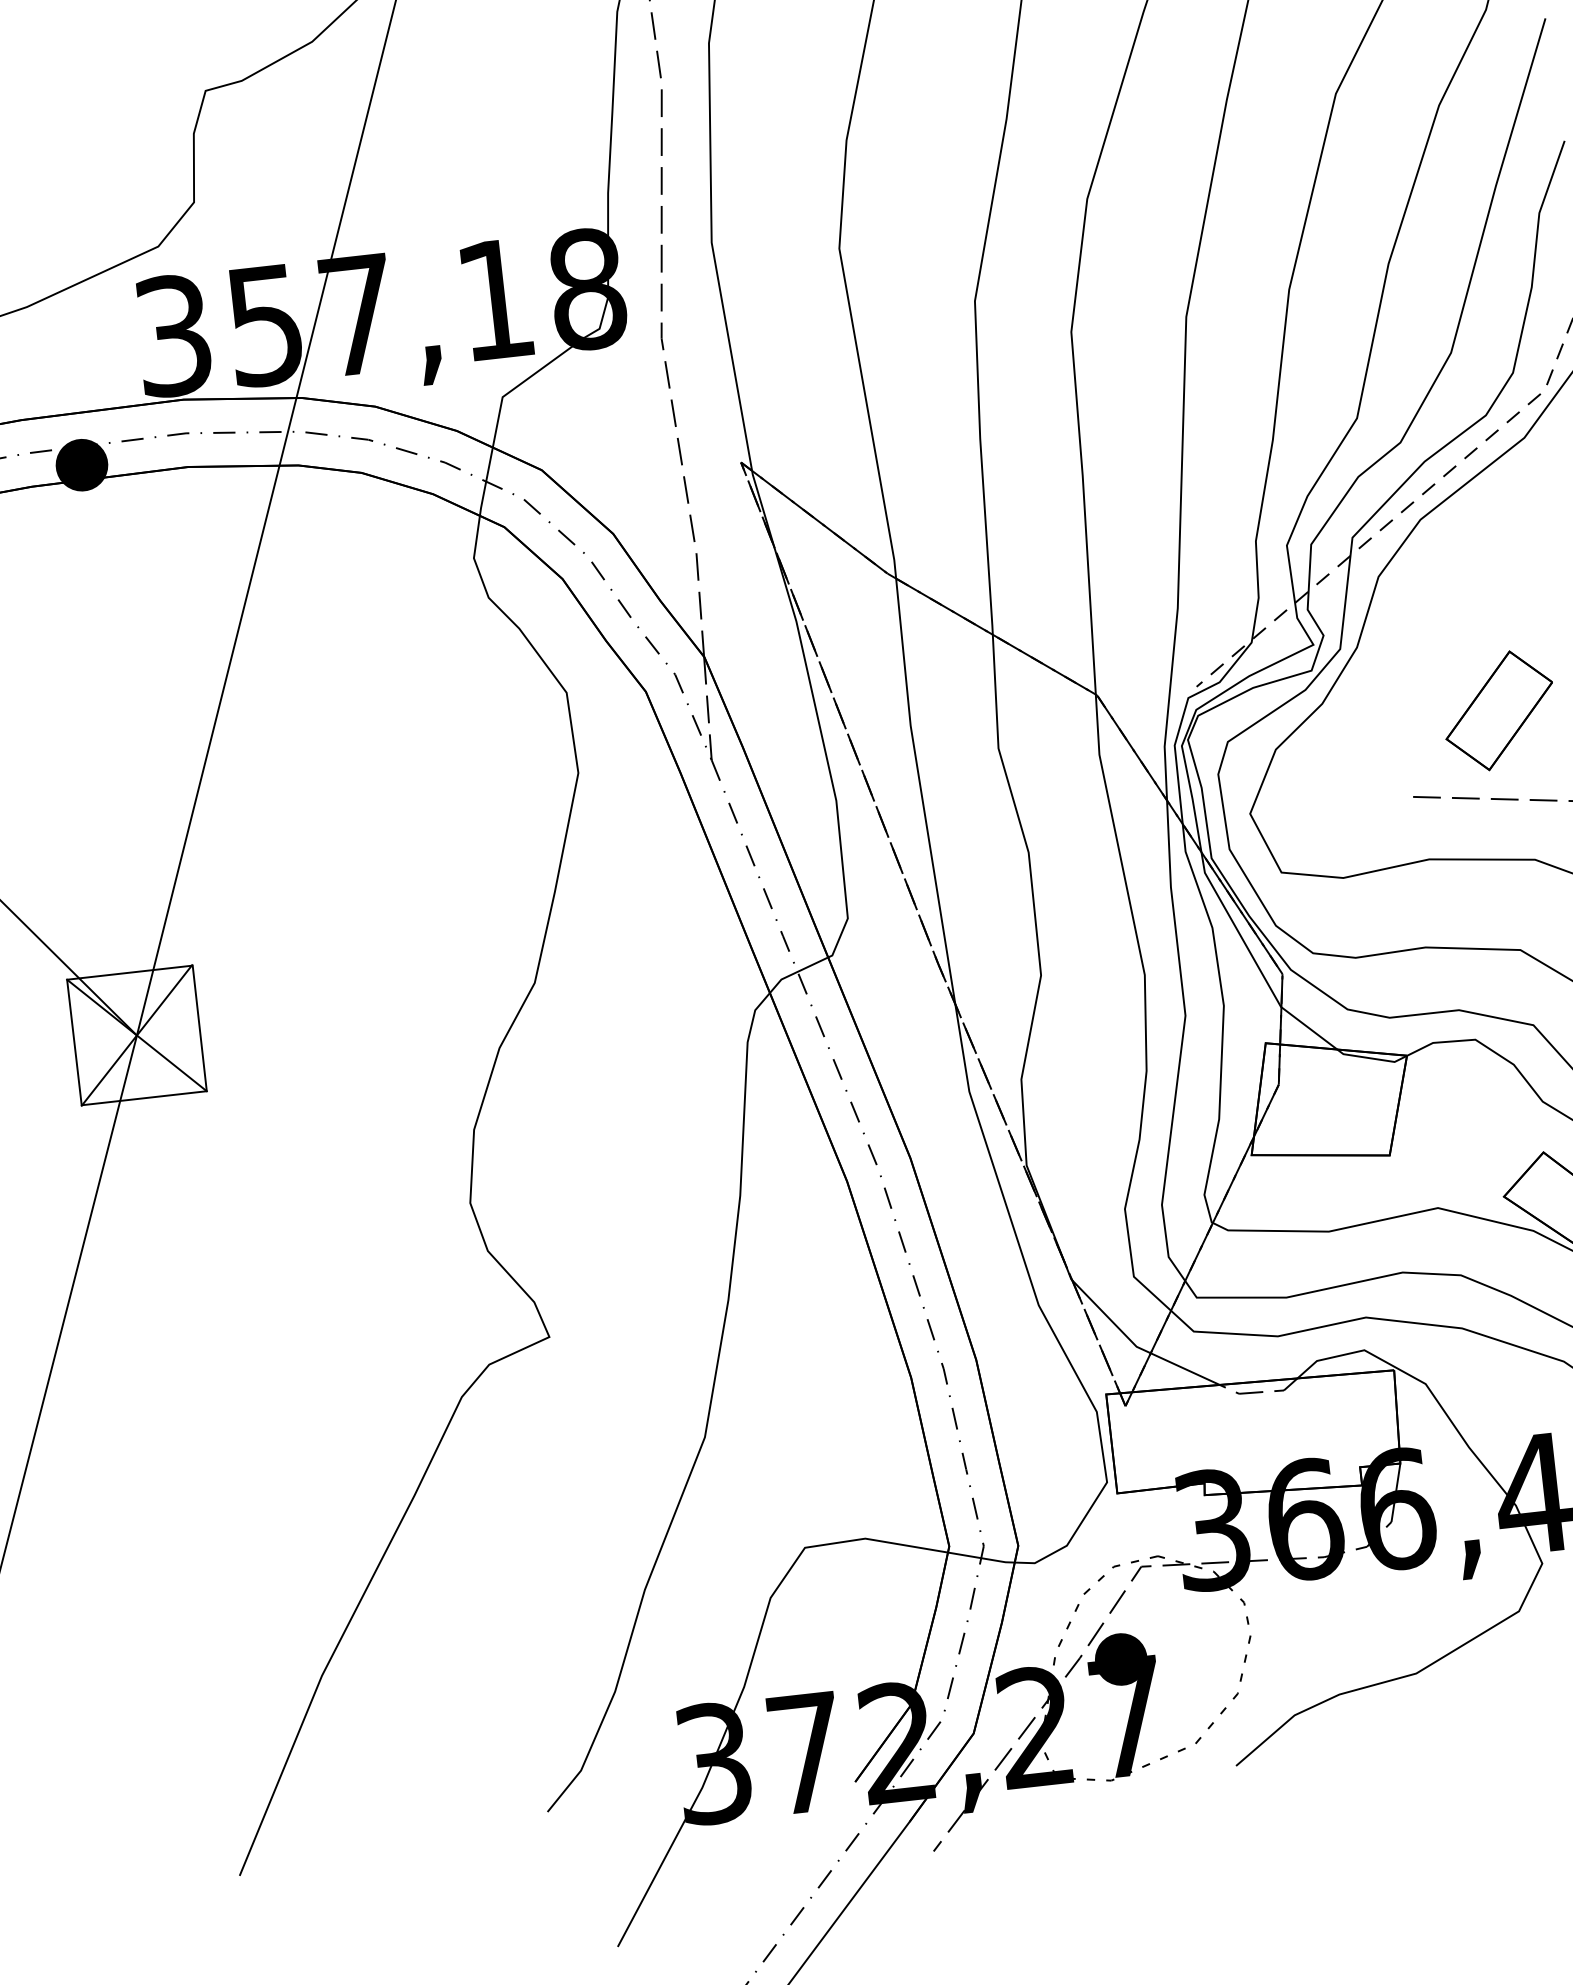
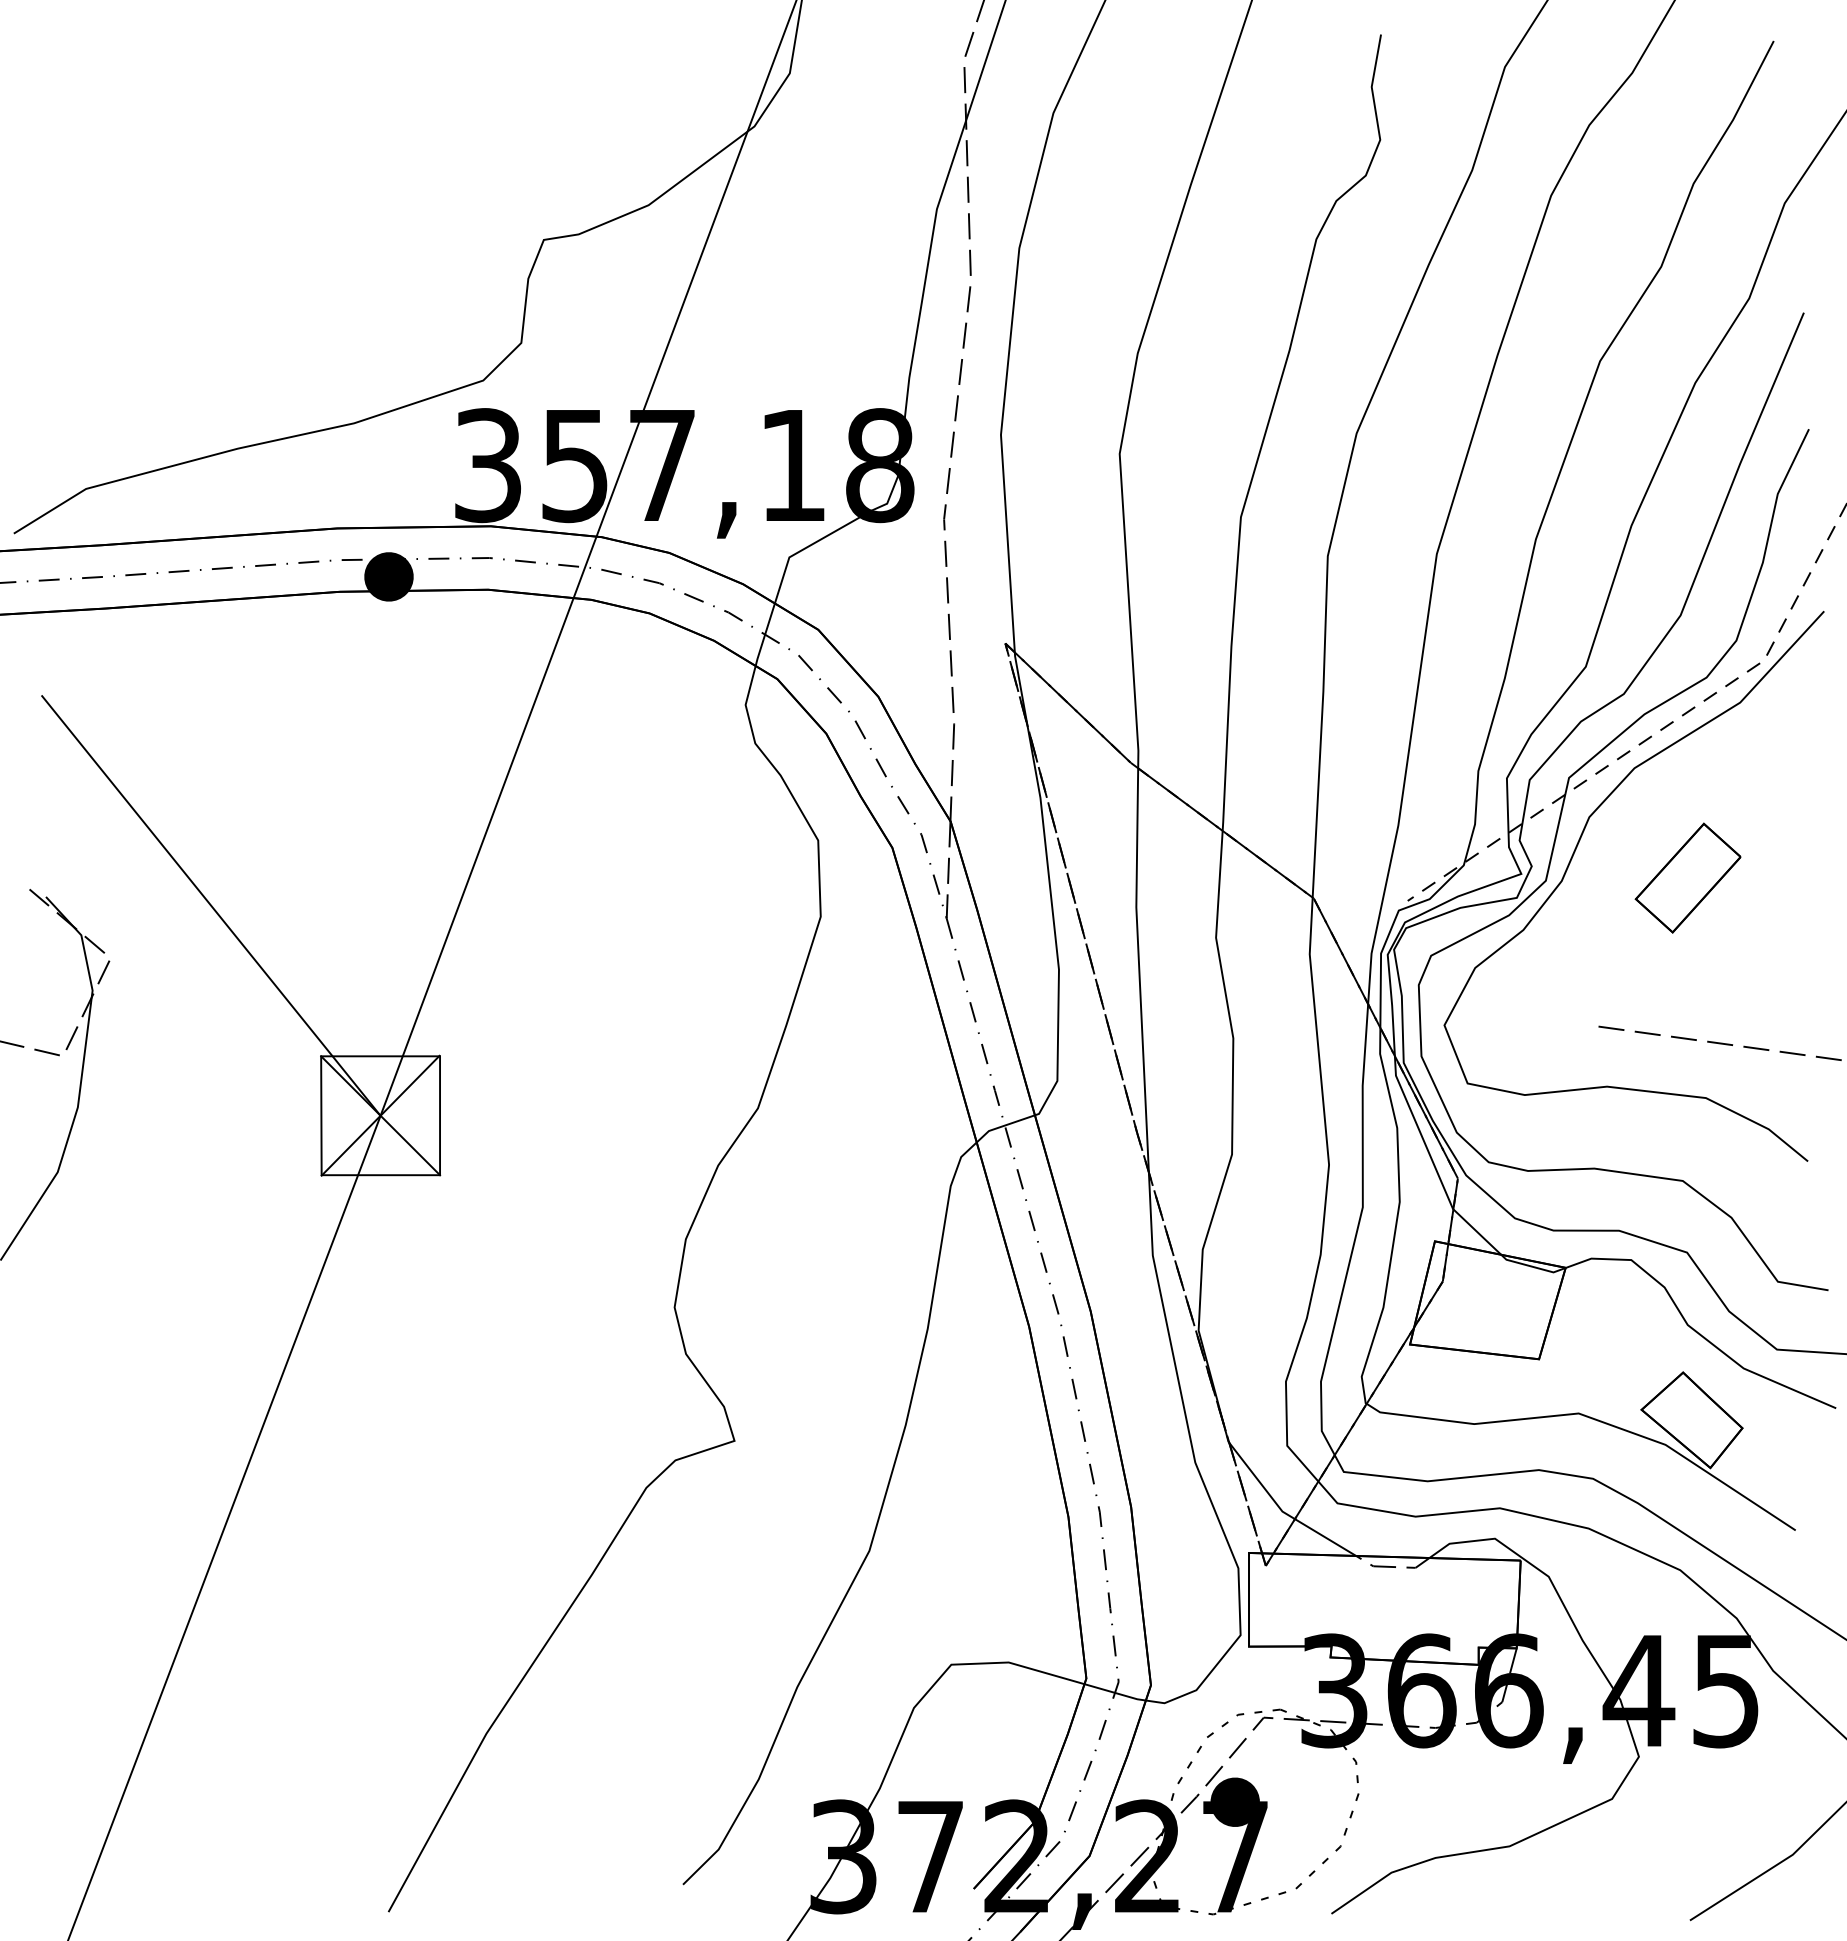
part: (1498, 710) -> (1687, 877), moved

